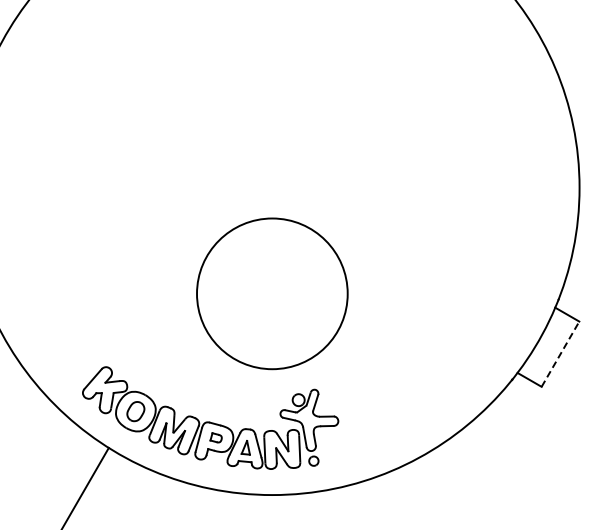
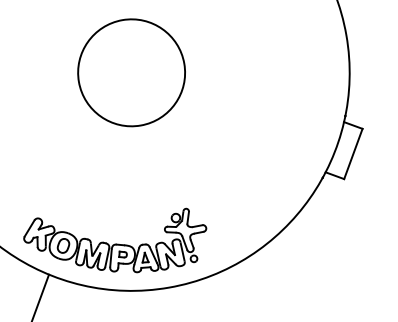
circle: (272, 293) -> (131, 72), moved
line: (560, 354) -> (353, 154), dashed -> solid

